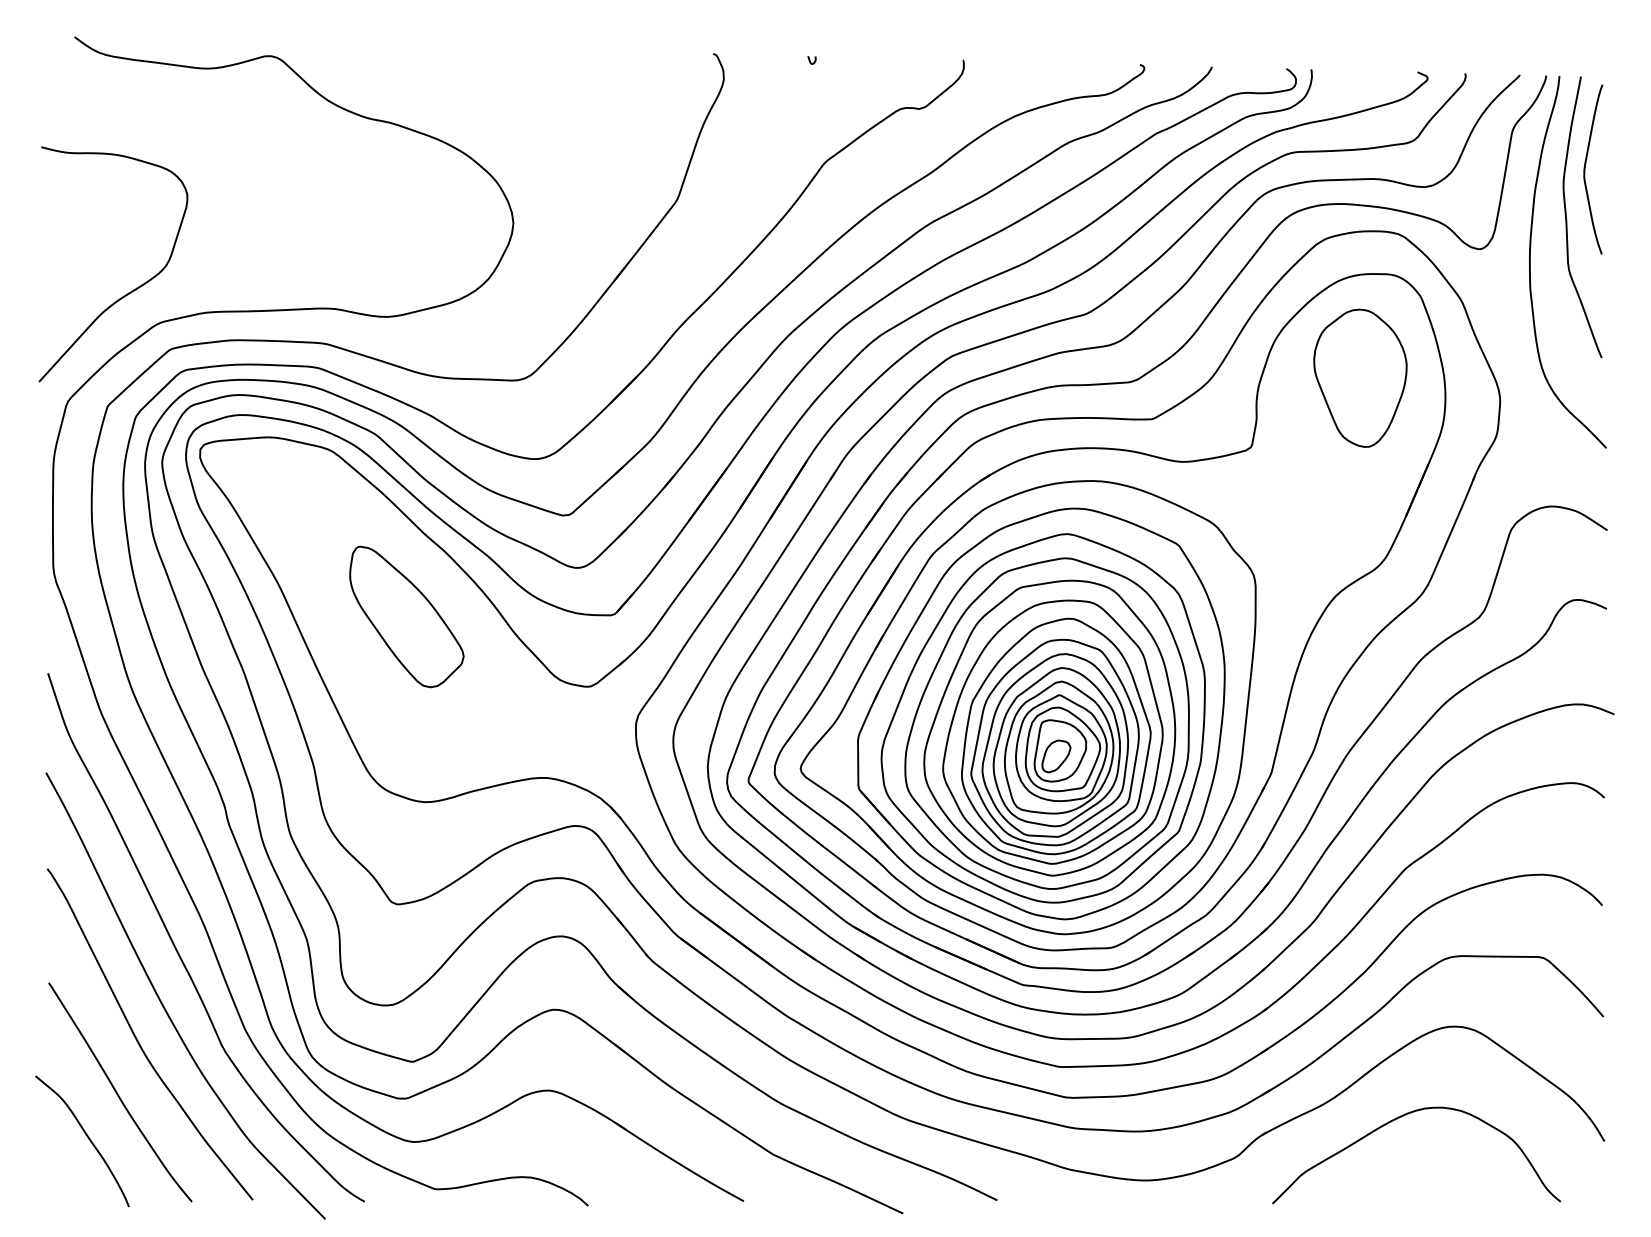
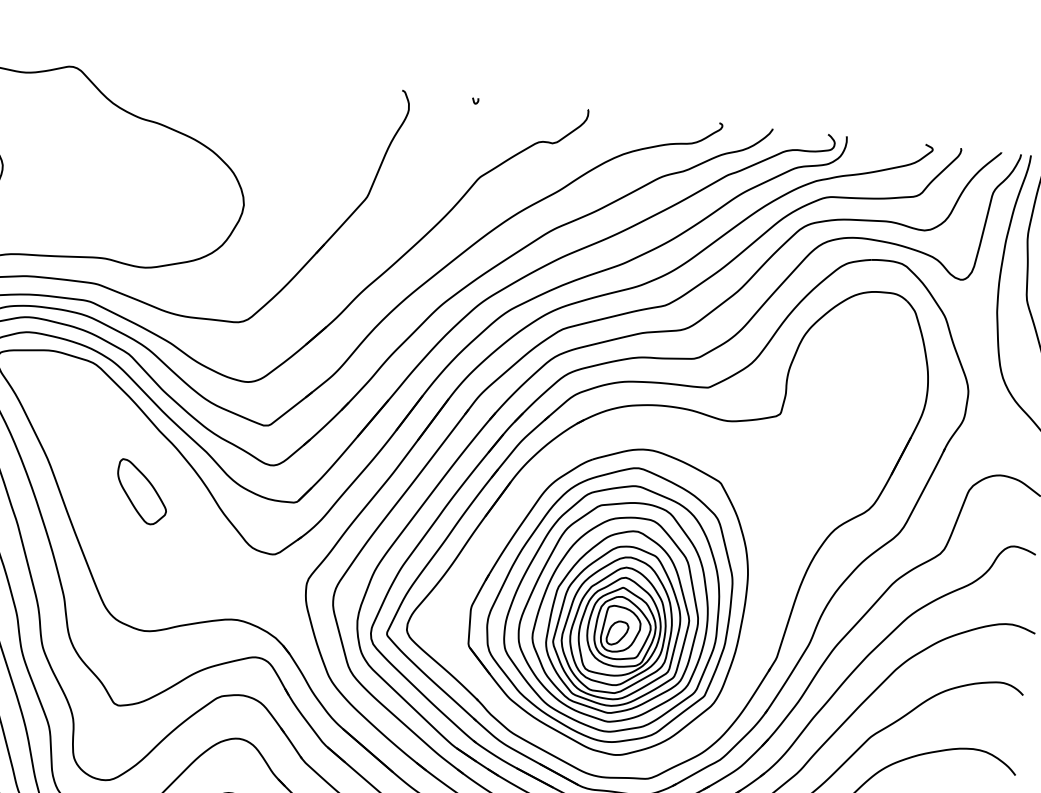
part: (1360, 377) -> (865, 368), removed
part: (406, 616) -> (141, 491), size x0.6
part: (1027, 707) -> (598, 595), removed

